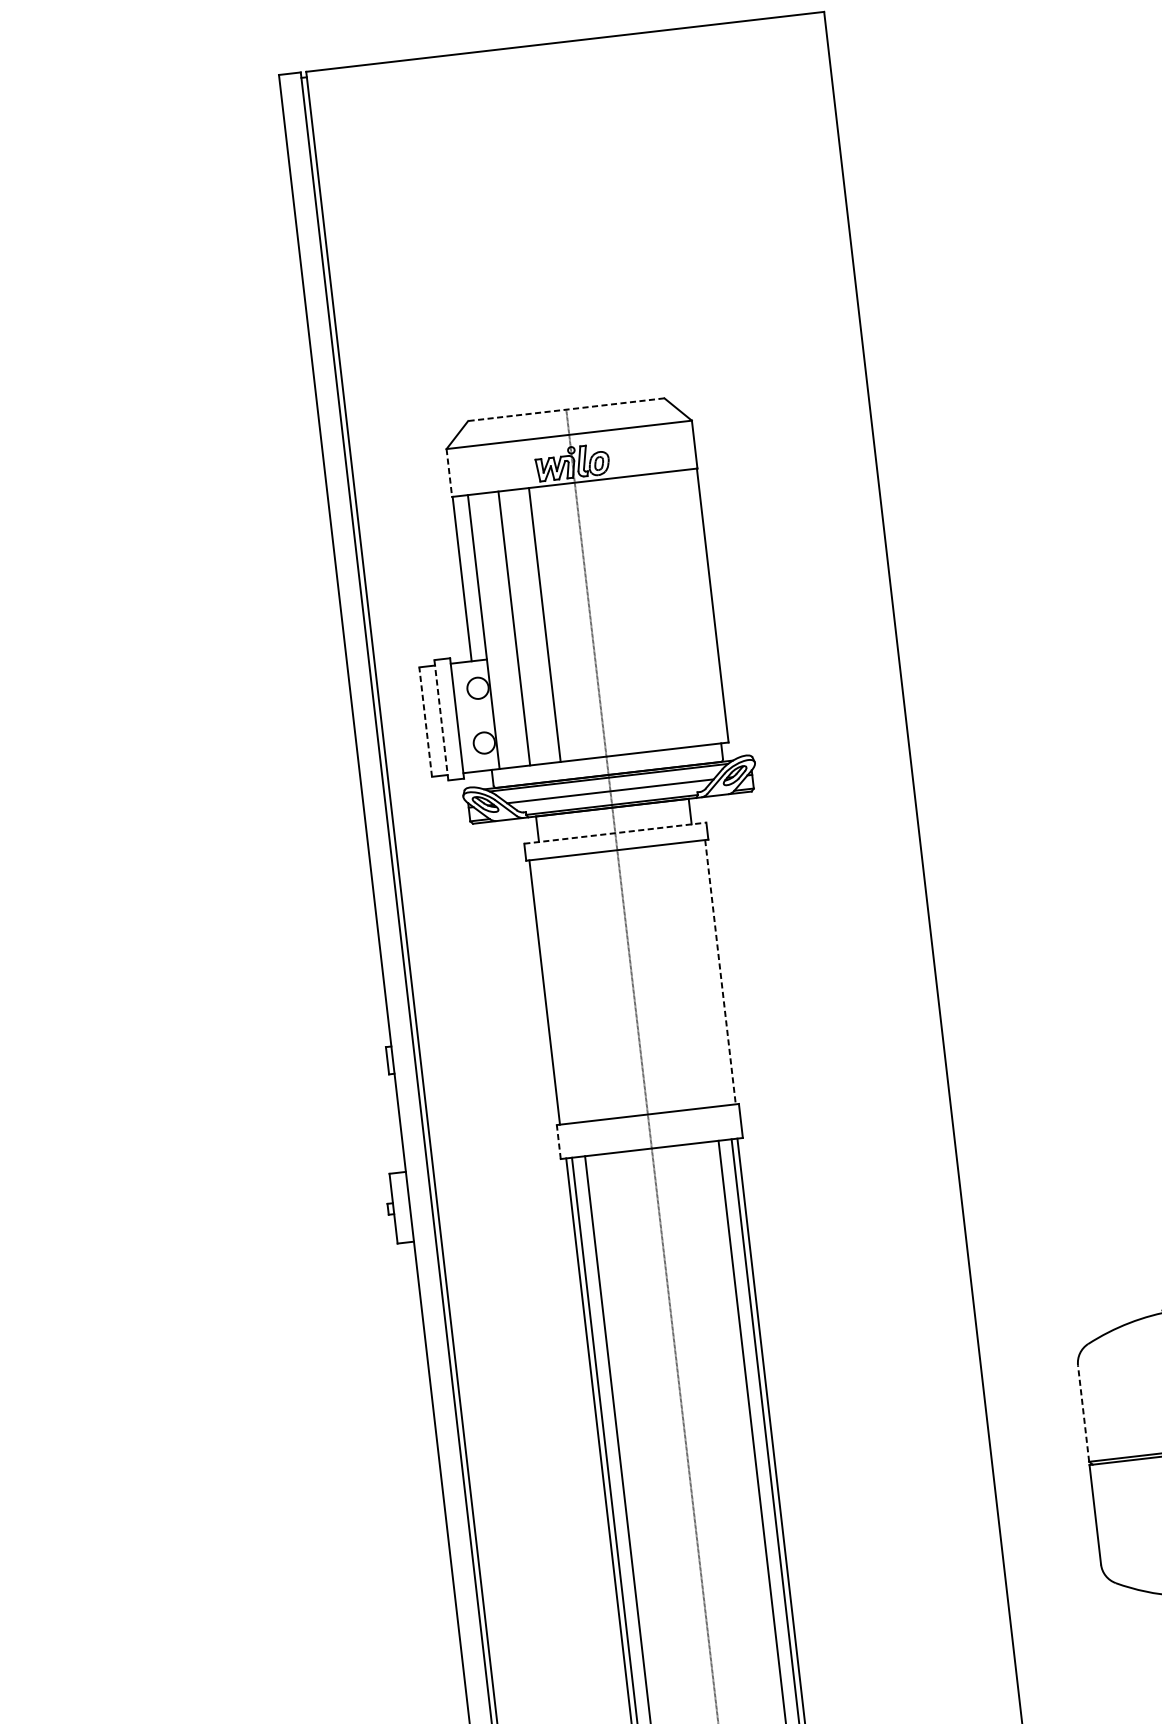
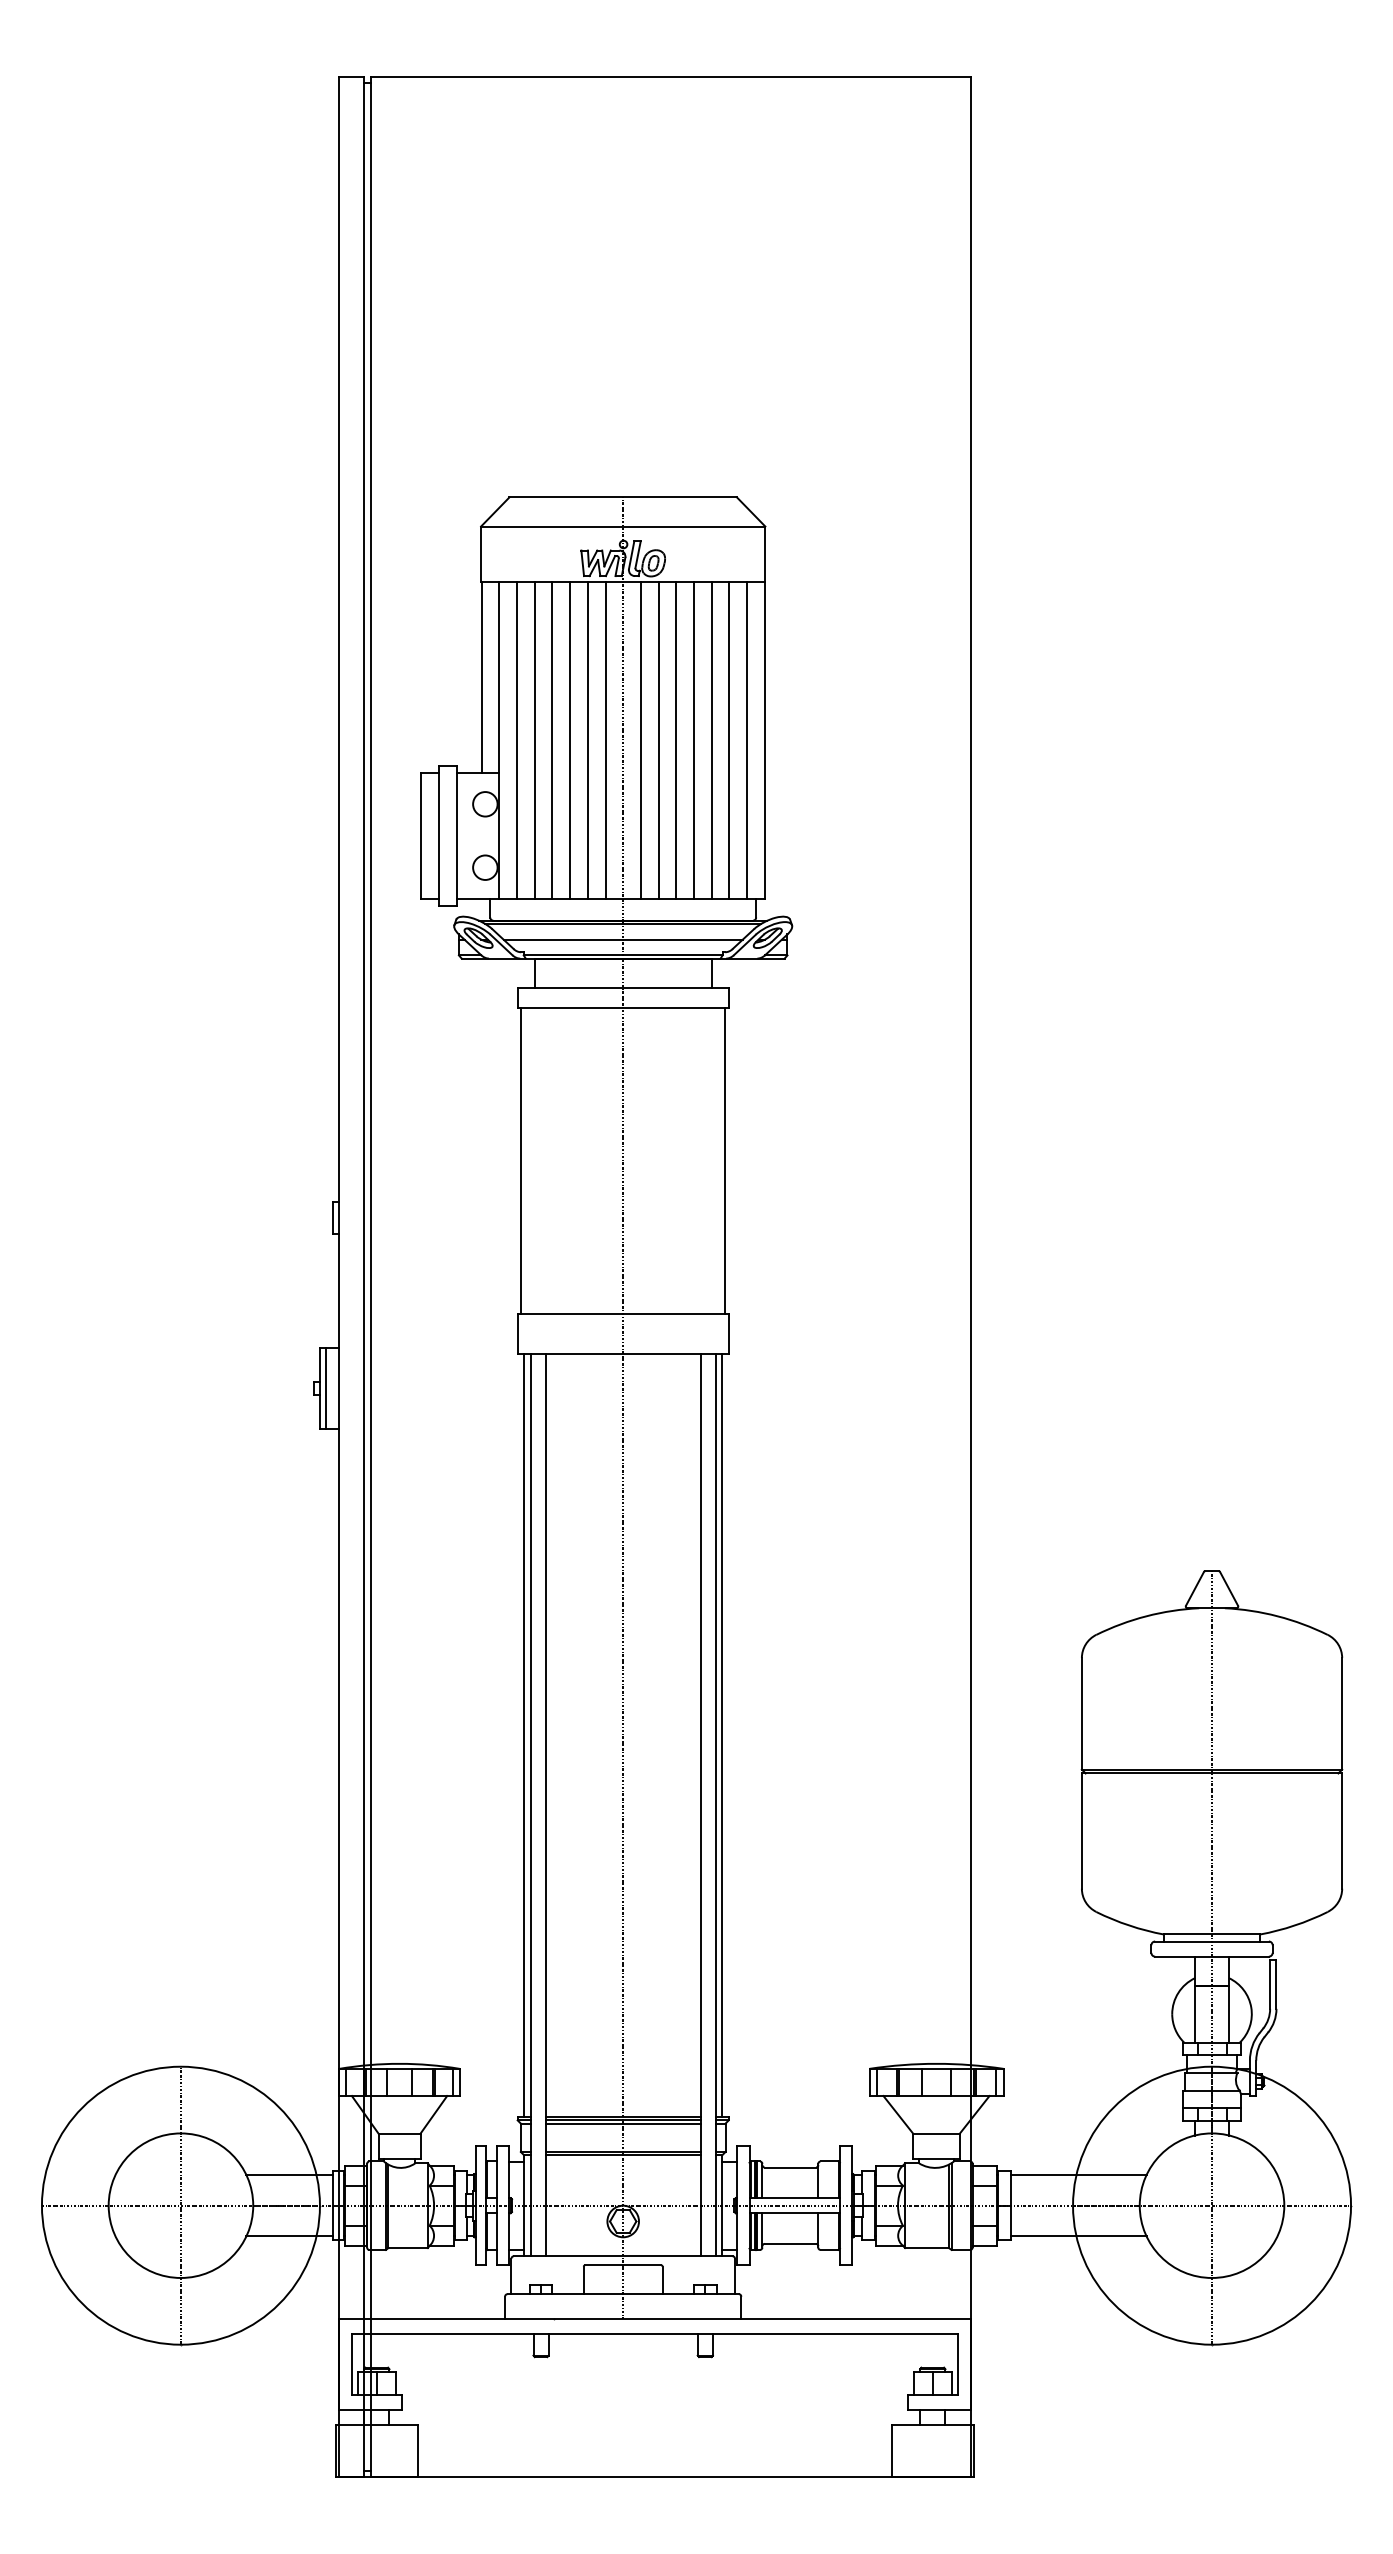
line: (566, 409) -> (623, 497), dashed -> solid
line: (449, 473) -> (481, 554), dashed -> solid
line: (697, 607) -> (747, 740), added
line: (682, 608) -> (729, 740), added
line: (666, 610) -> (711, 740), added
line: (651, 612) -> (693, 740), added
line: (636, 614) -> (676, 740), added
line: (621, 615) -> (658, 740), added
line: (605, 617) -> (640, 740), added
line: (575, 621) -> (605, 740), added
line: (559, 623) -> (587, 740), added
line: (529, 626) -> (552, 740), added
line: (499, 630) -> (517, 740), added
line: (441, 720) -> (439, 836), dashed -> solid
line: (426, 721) -> (421, 835), dashed -> solid
line: (615, 833) -> (623, 988), dashed -> solid
line: (720, 972) -> (725, 1161), dashed -> solid
line: (558, 1141) -> (517, 1333), dashed -> solid
line: (399, 1207) -> (326, 1387), added
line: (1083, 1413) -> (1081, 1713), dashed -> solid

